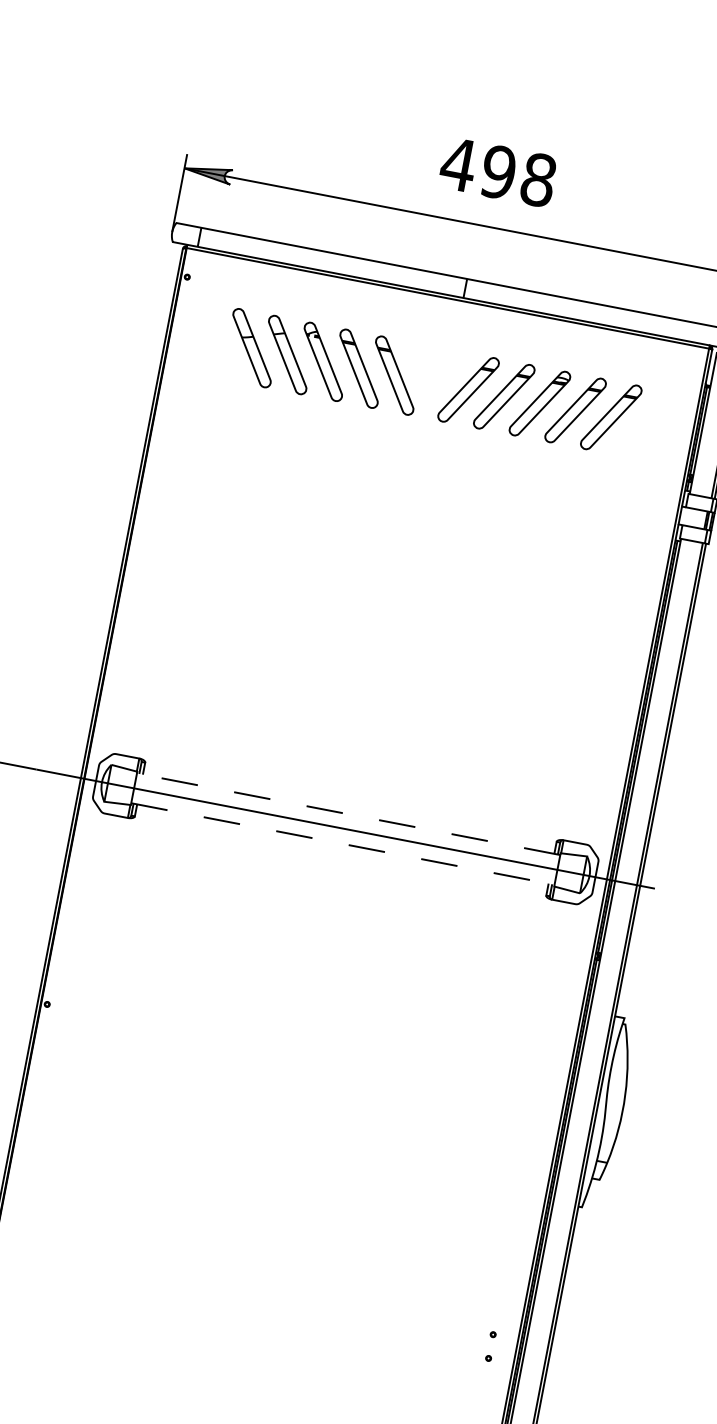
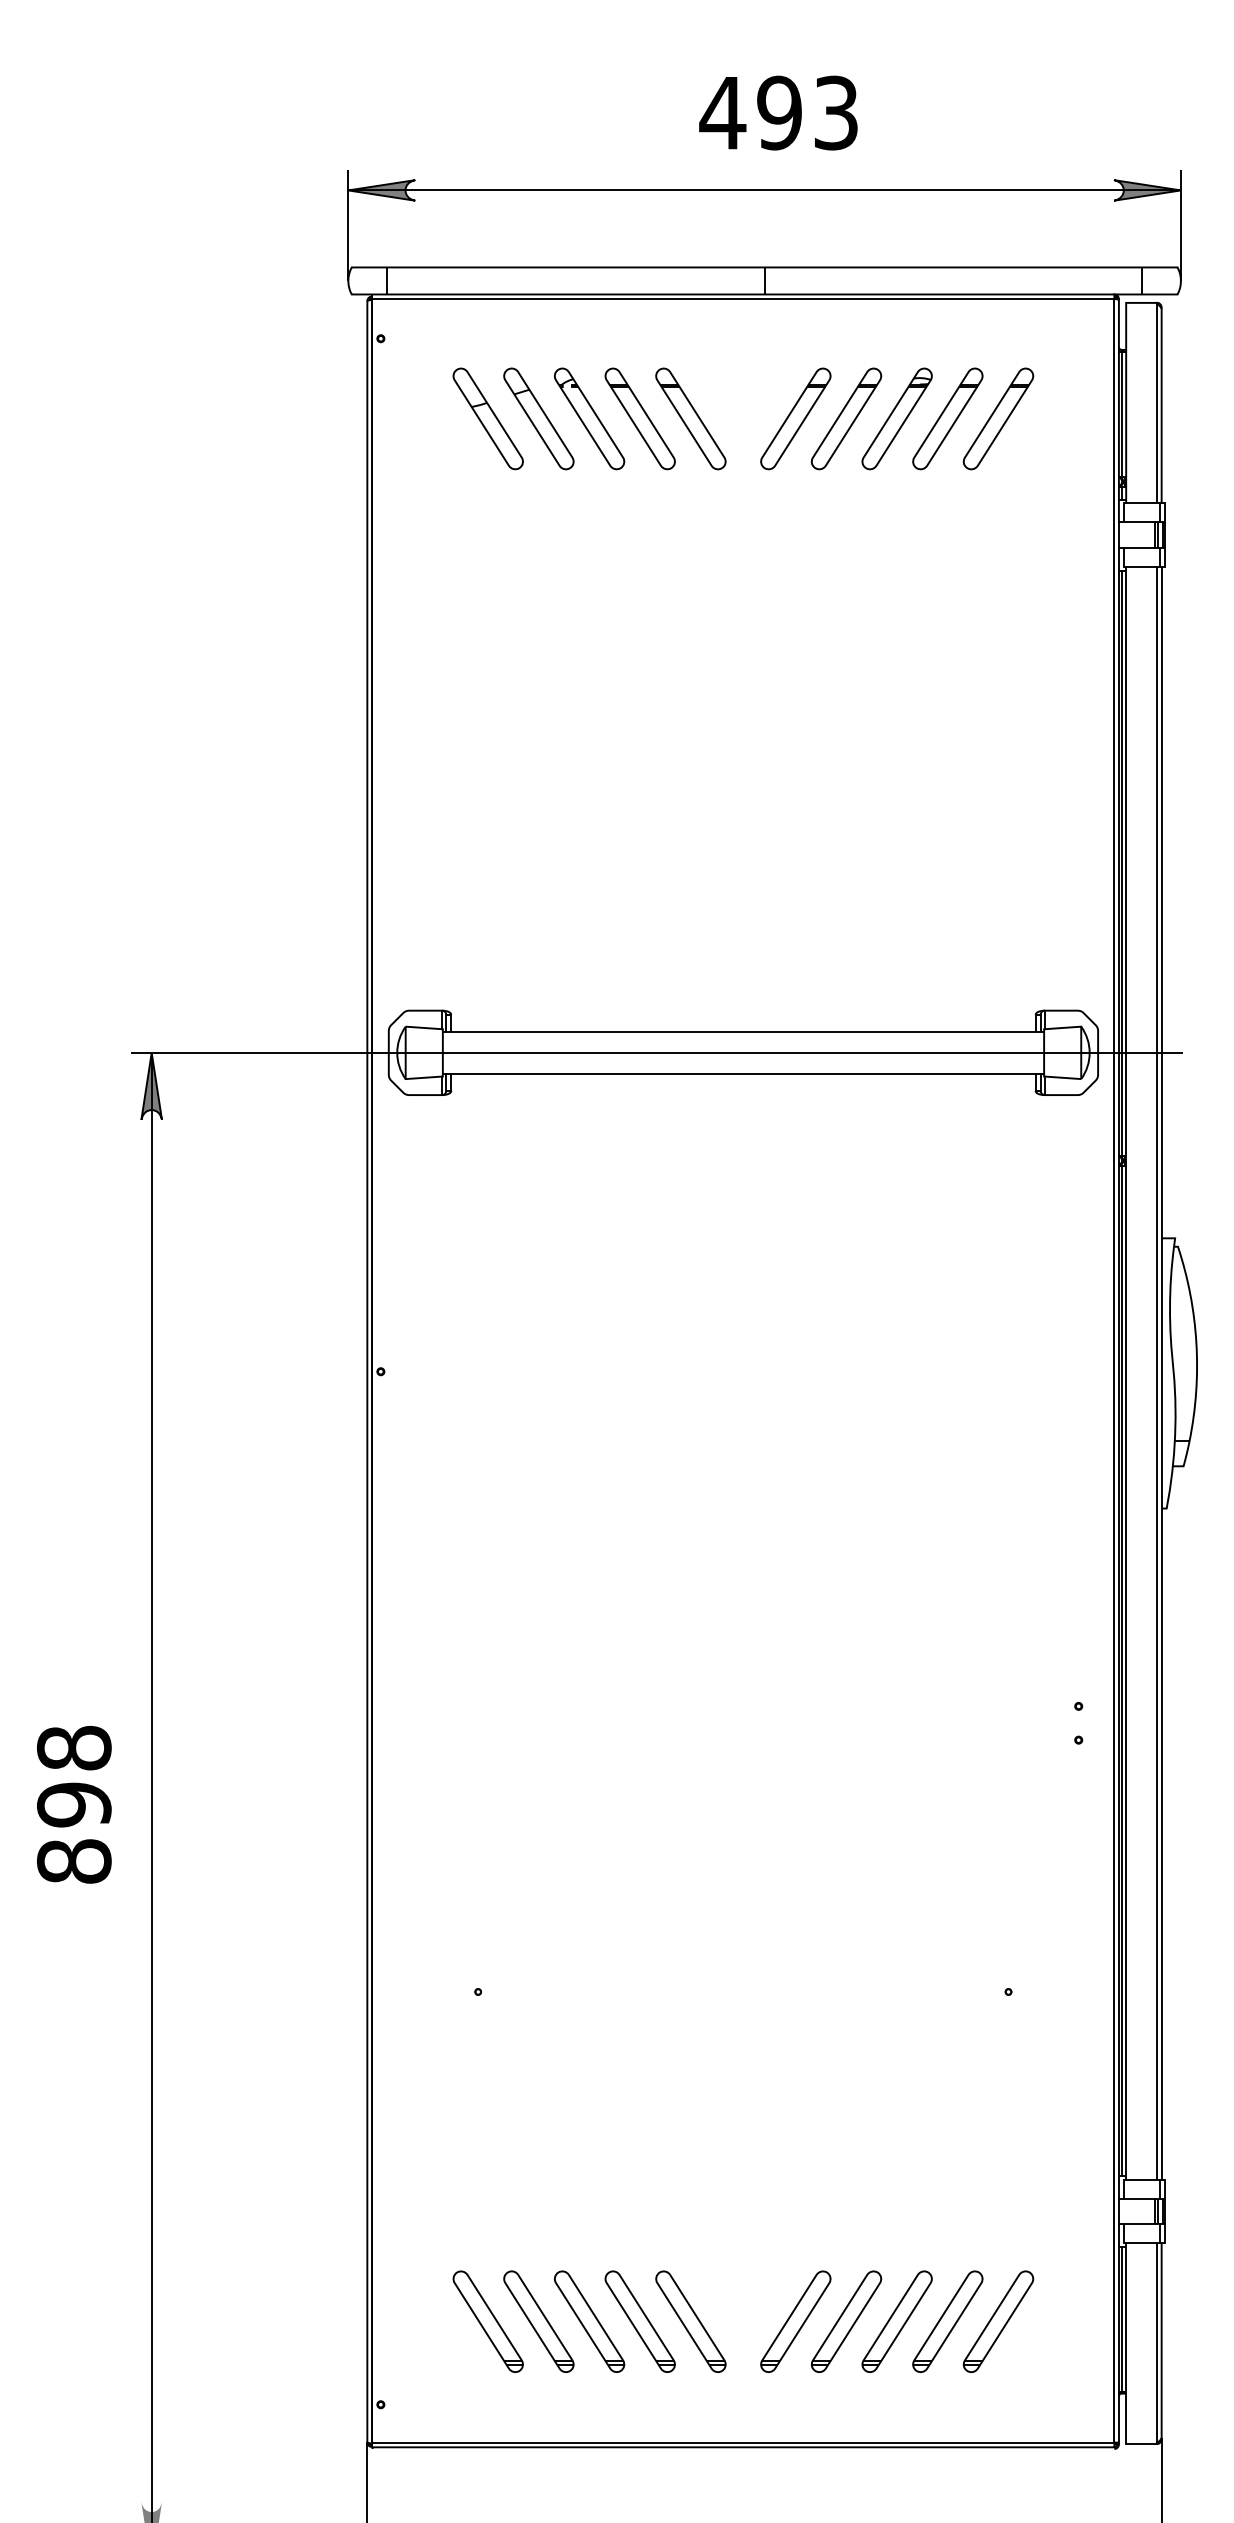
text: (538, 179) -> (836, 112), 498 -> 493
line: (348, 814) -> (743, 1031), dashed -> solid
line: (342, 844) -> (743, 1074), dashed -> solid

